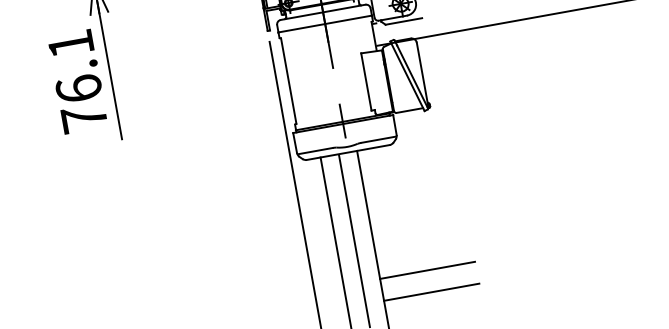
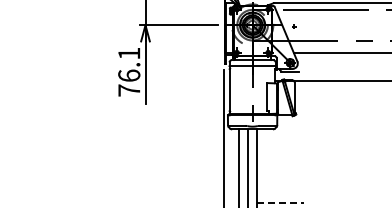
line: (425, 270) -> (279, 192), removed
line: (431, 292) -> (280, 203), solid -> dashed

